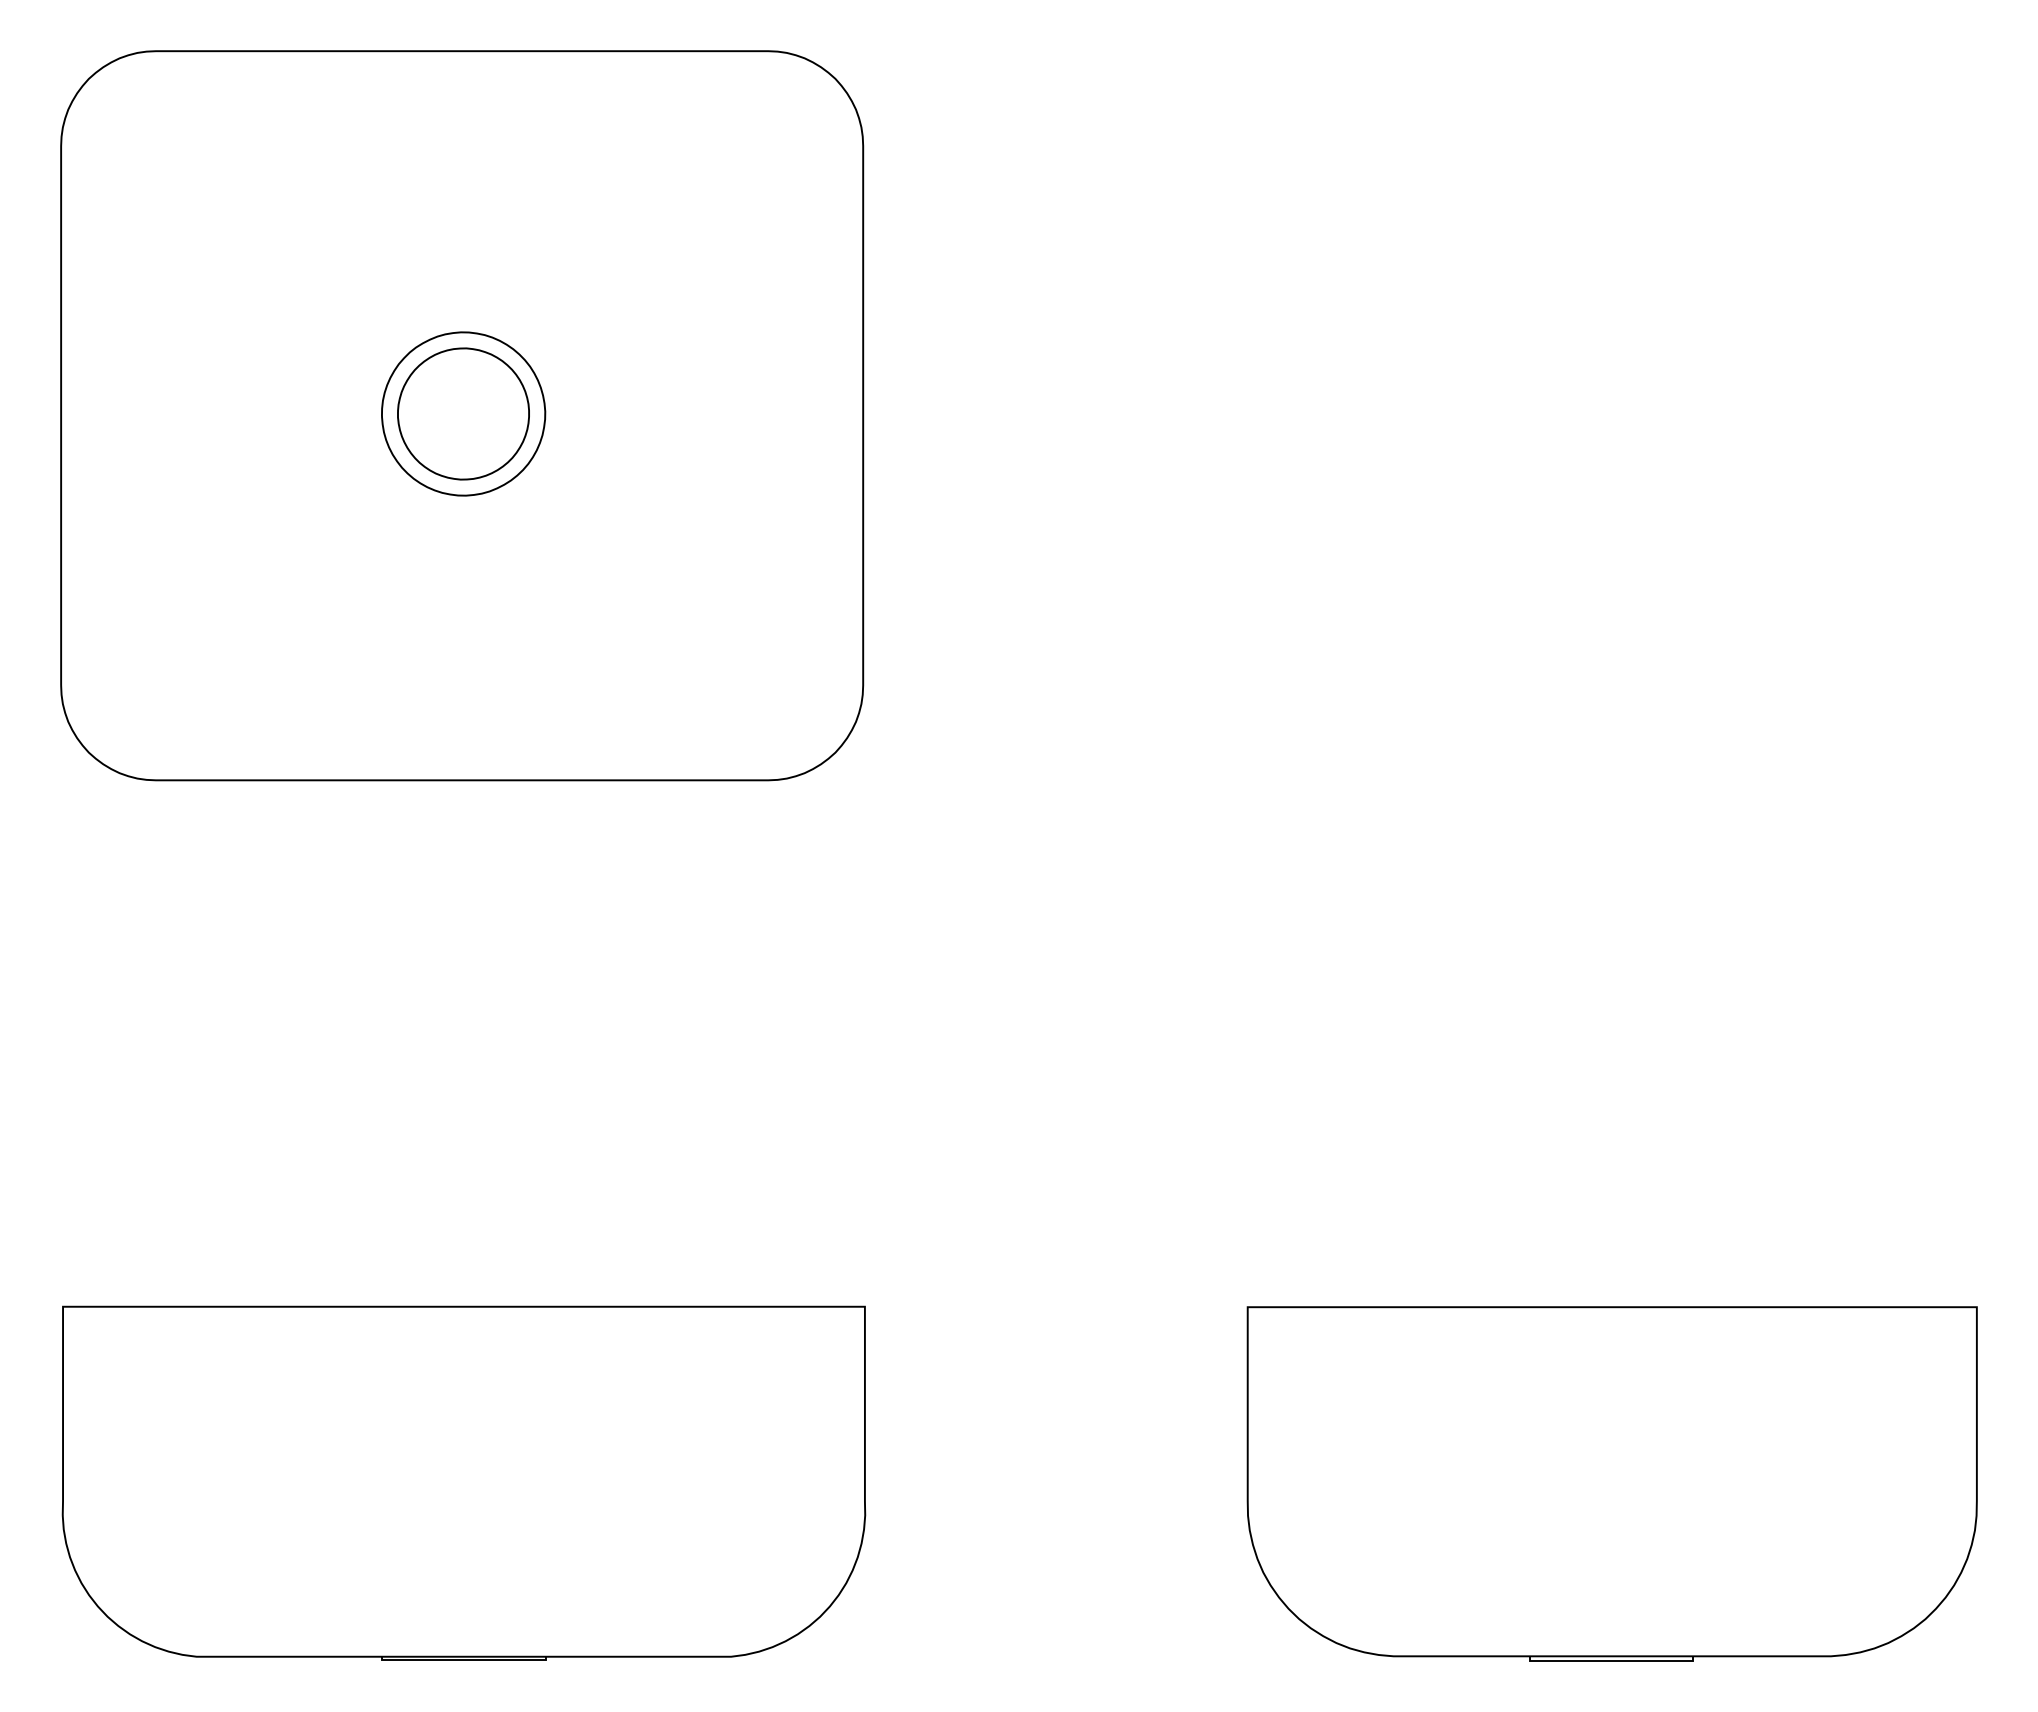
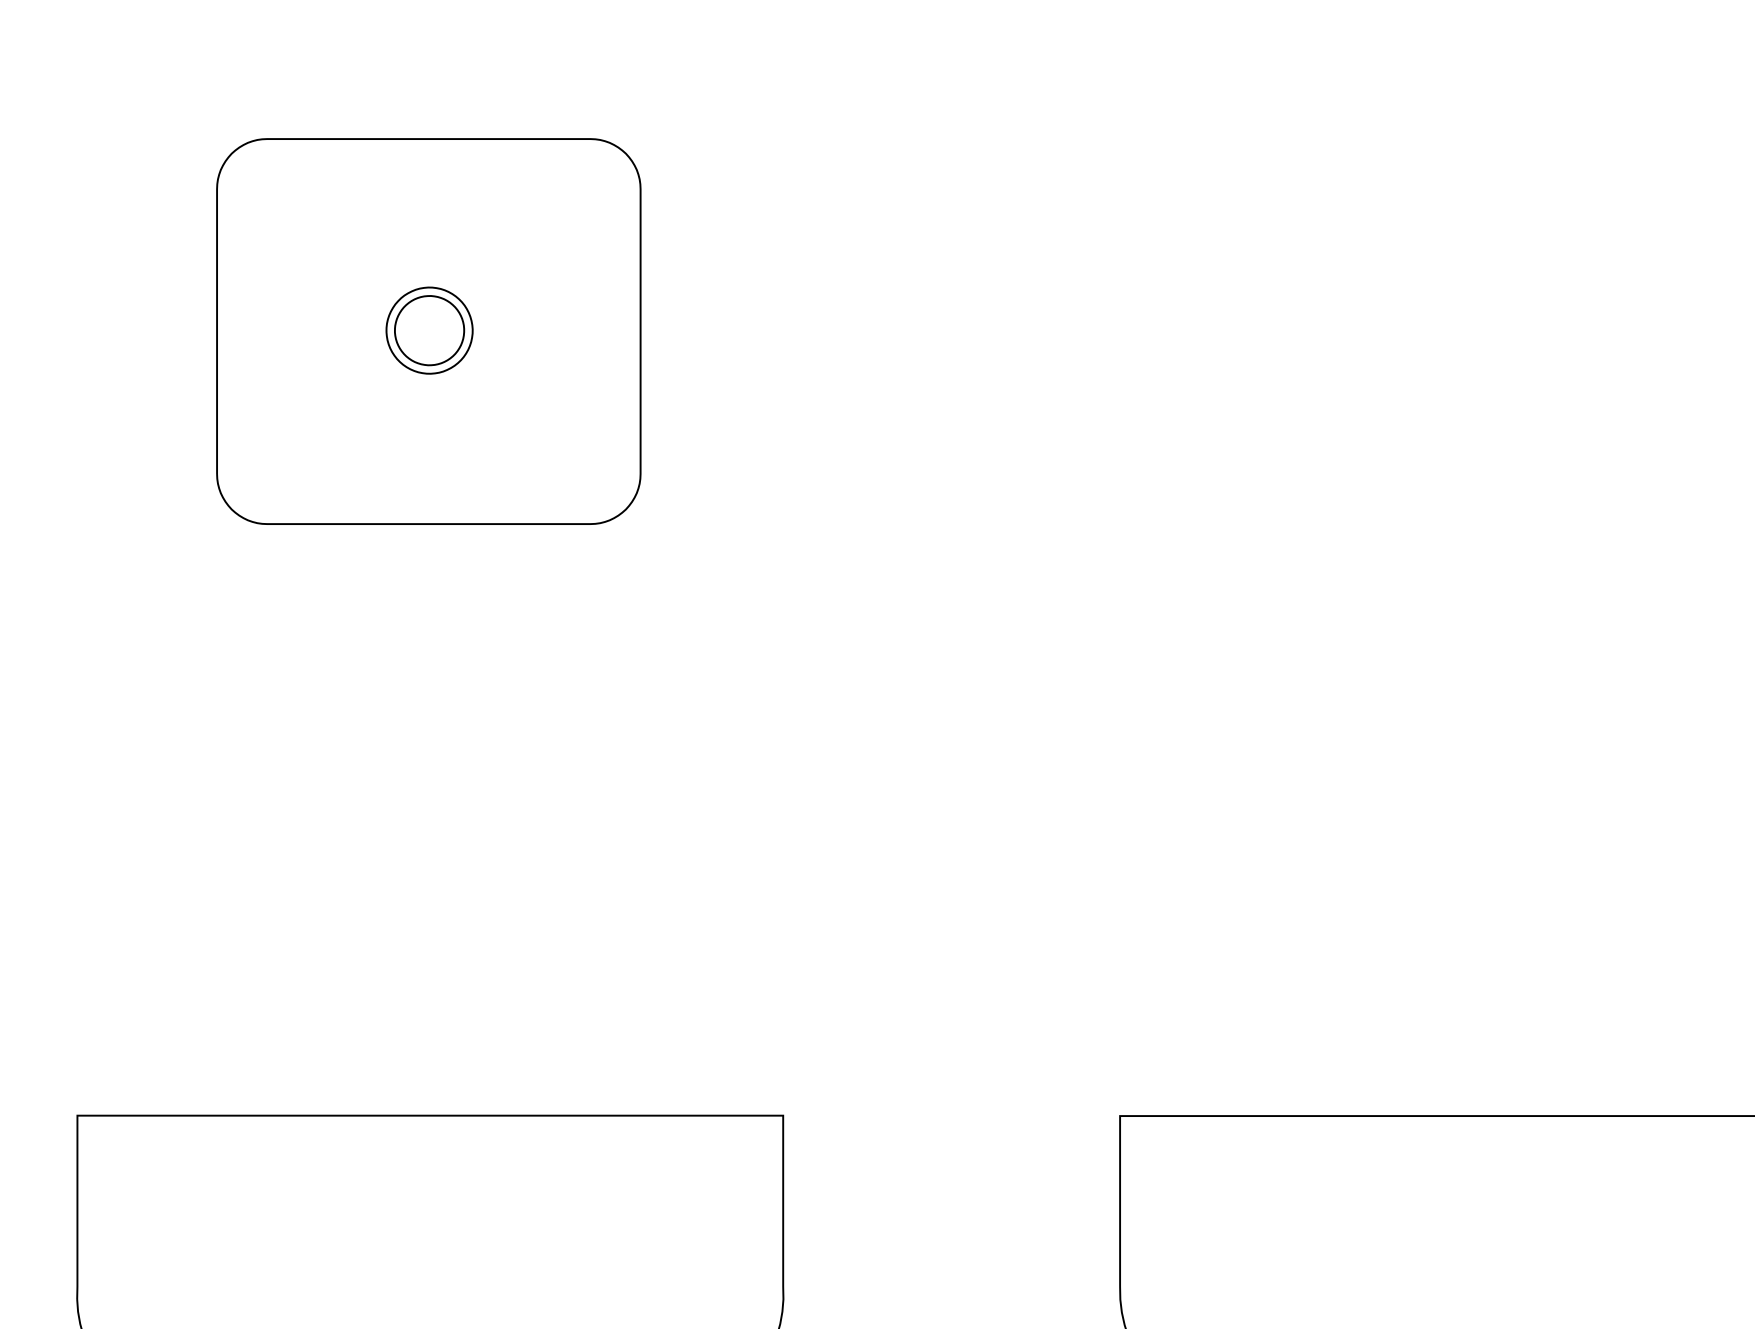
part: (462, 415) -> (429, 331), size x0.6

